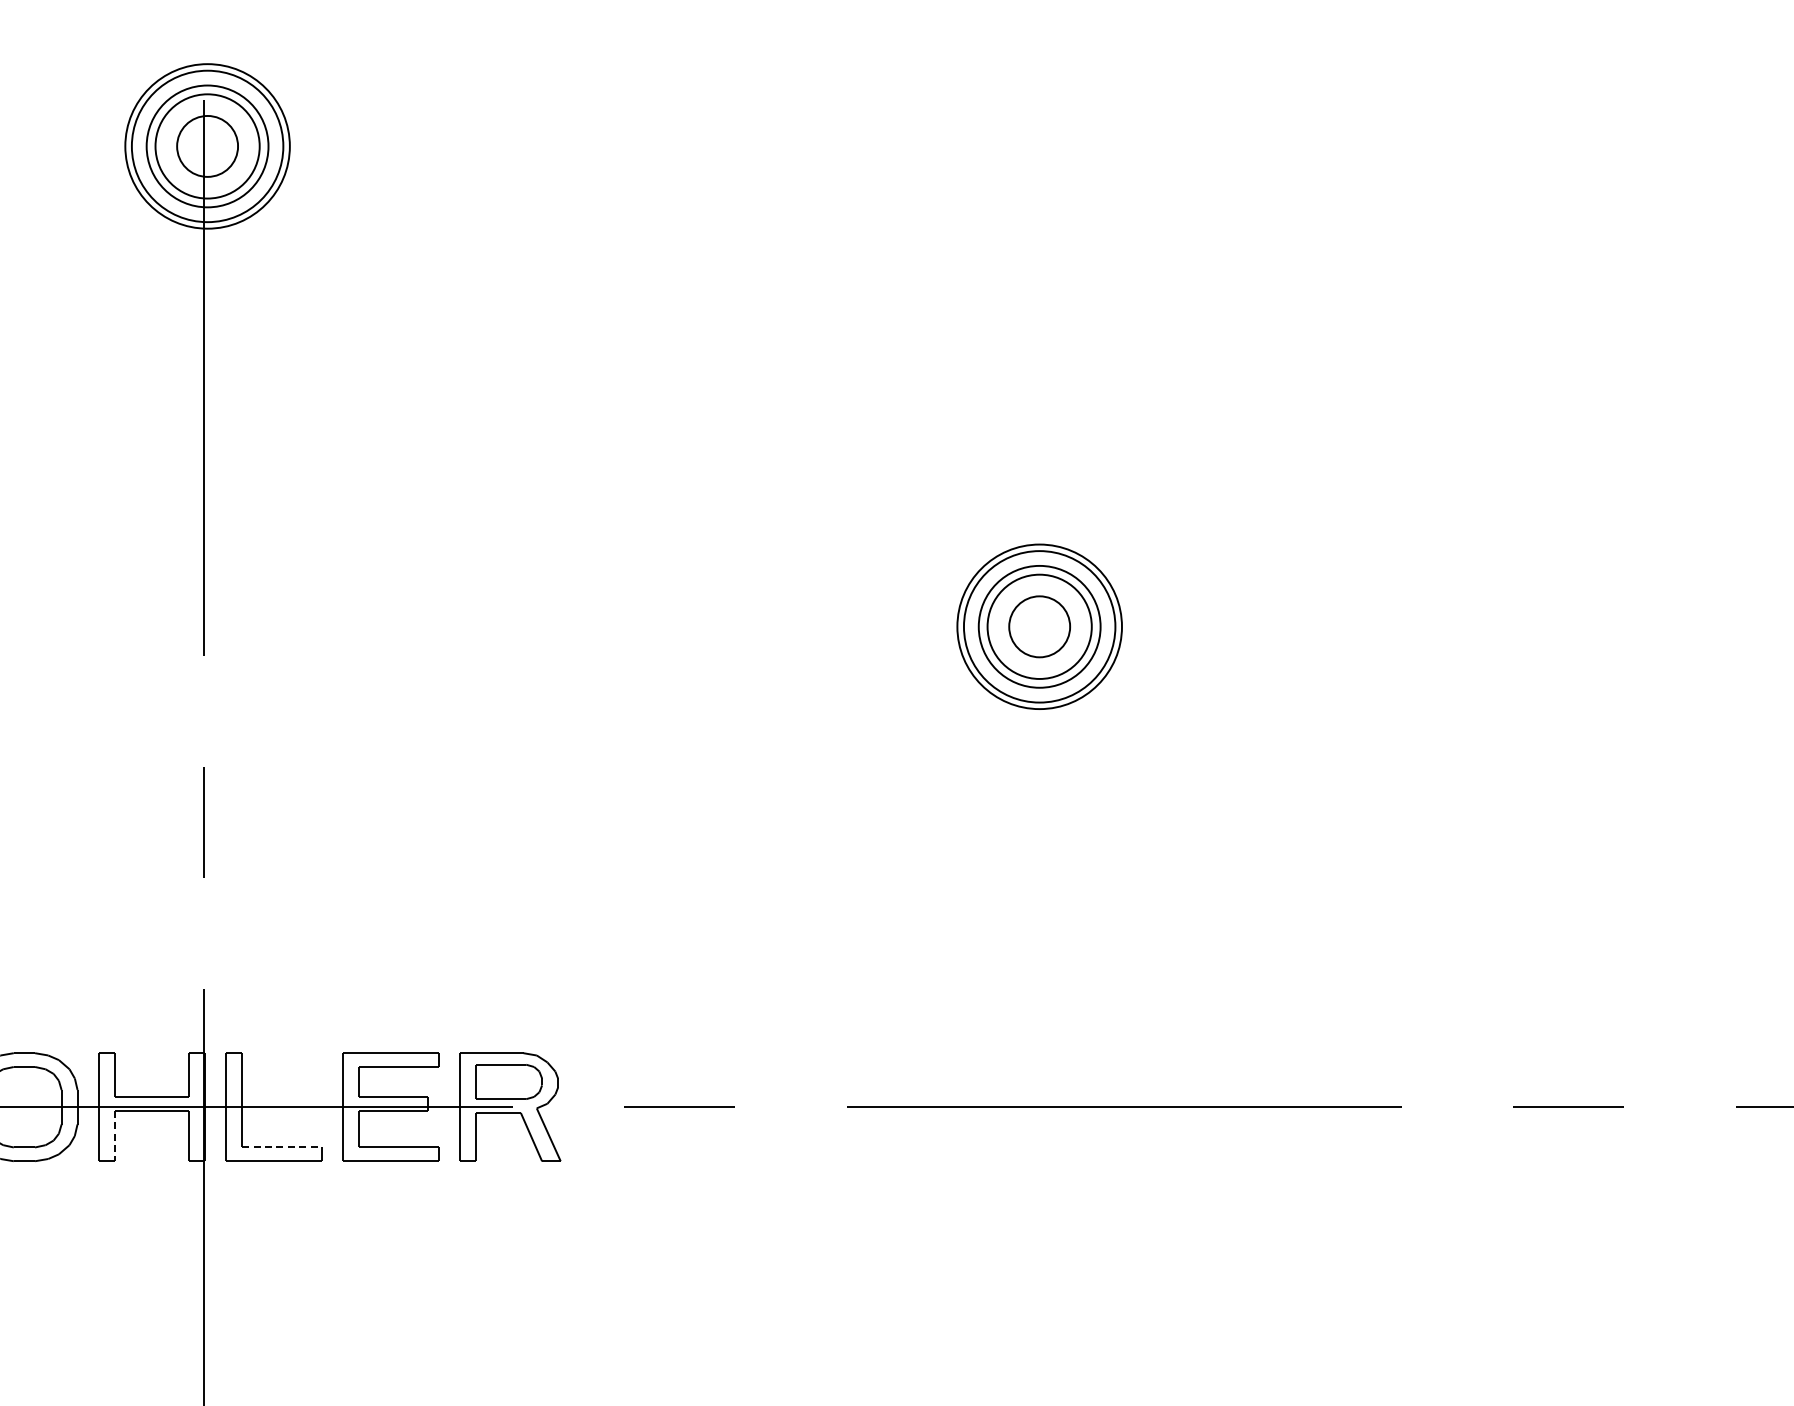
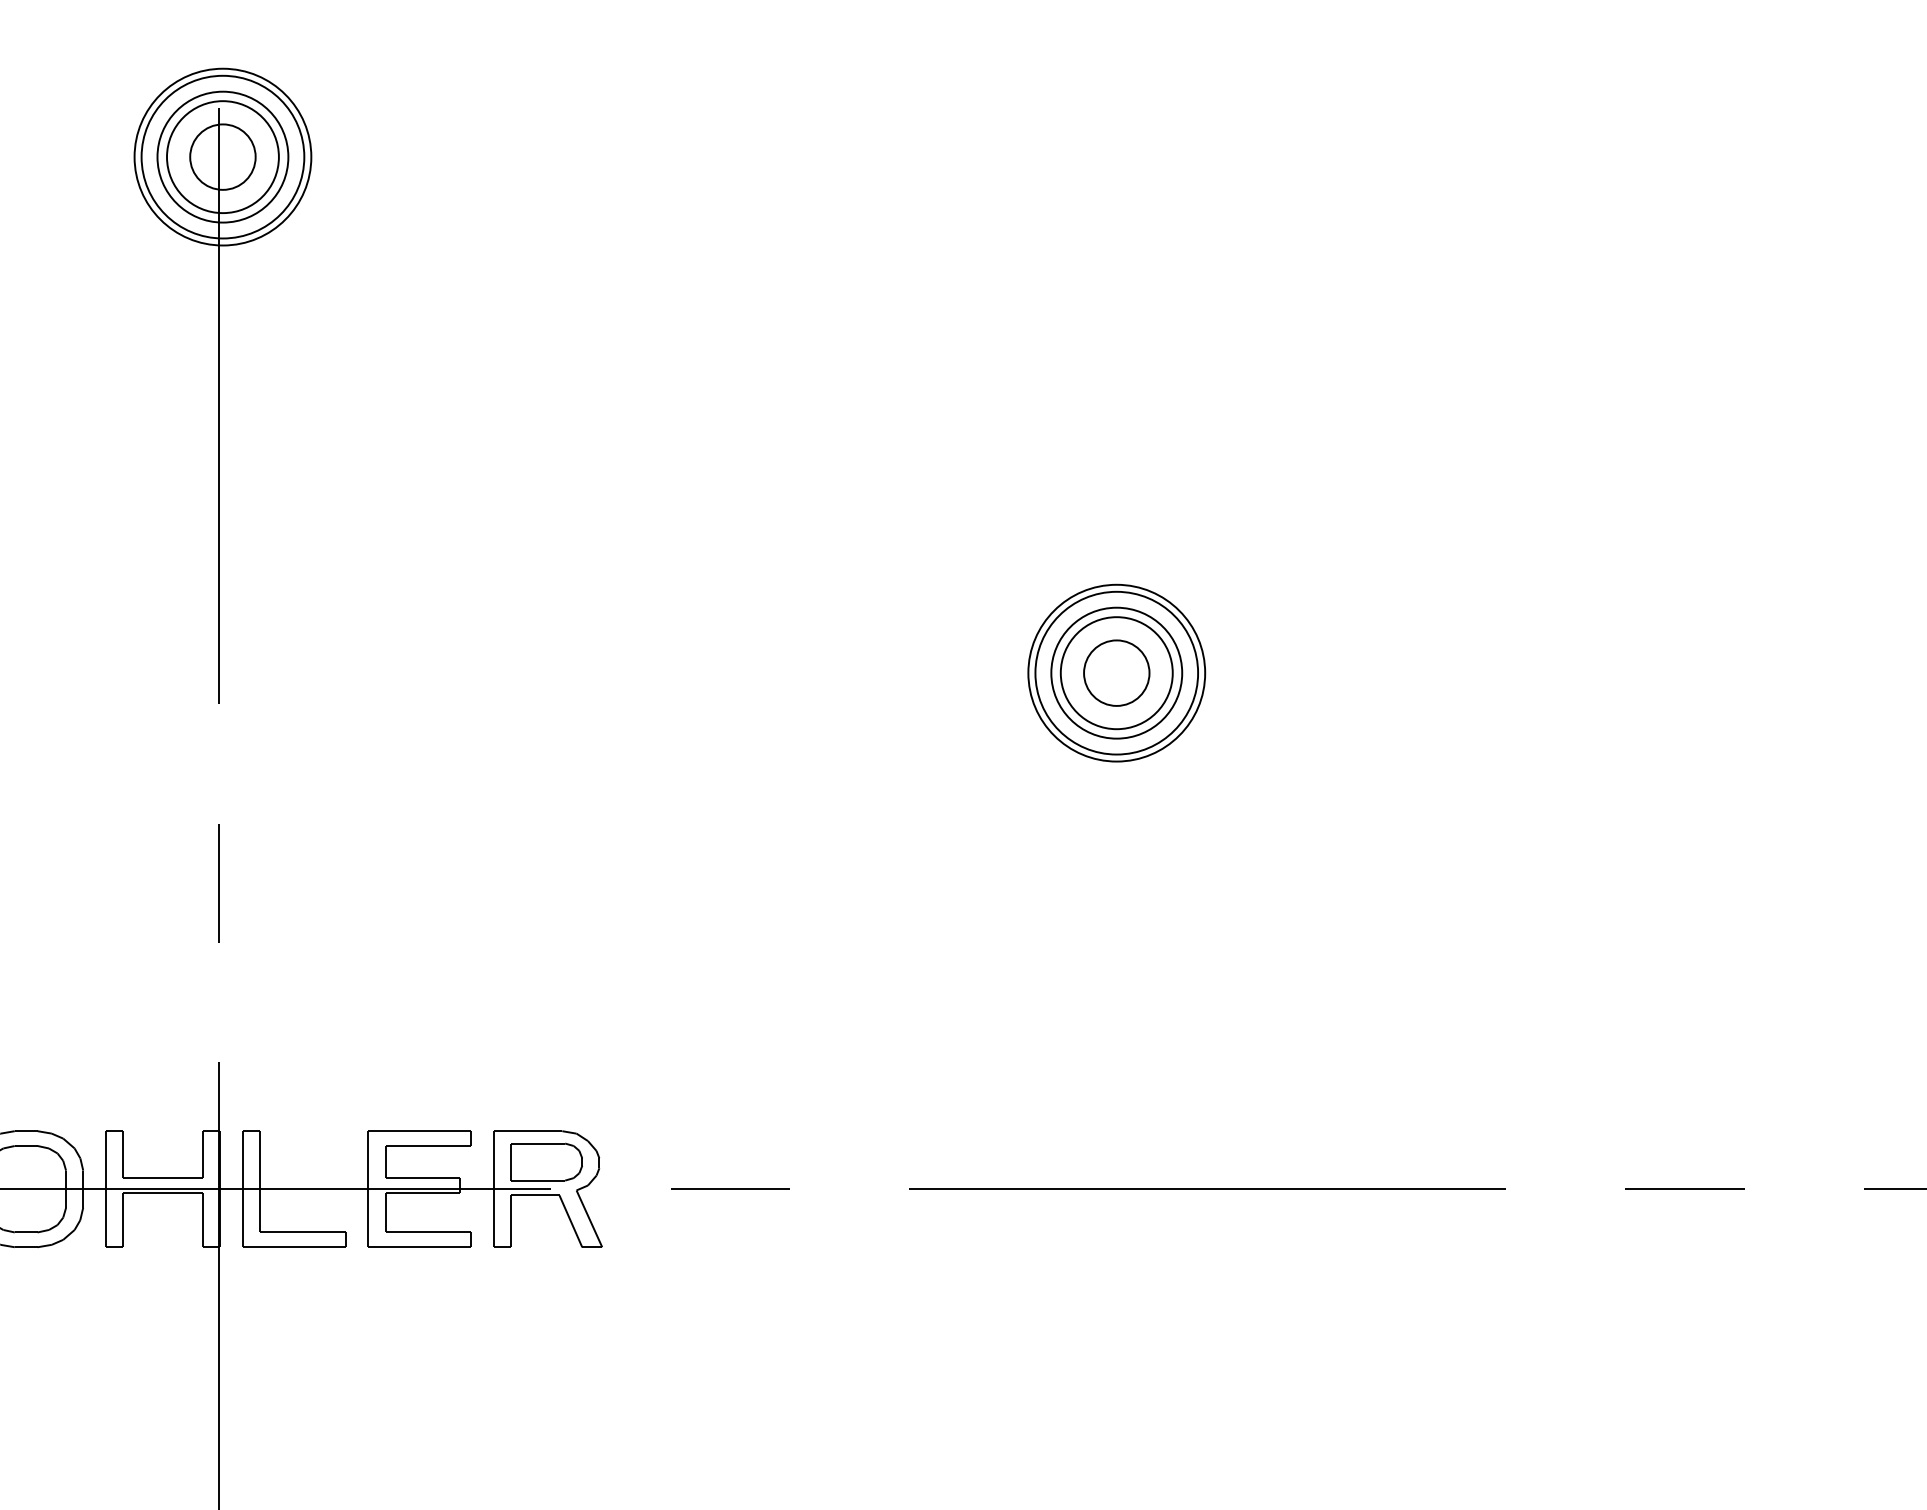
line: (114, 1136) -> (122, 1220), dashed -> solid
line: (281, 1147) -> (302, 1232), dashed -> solid

